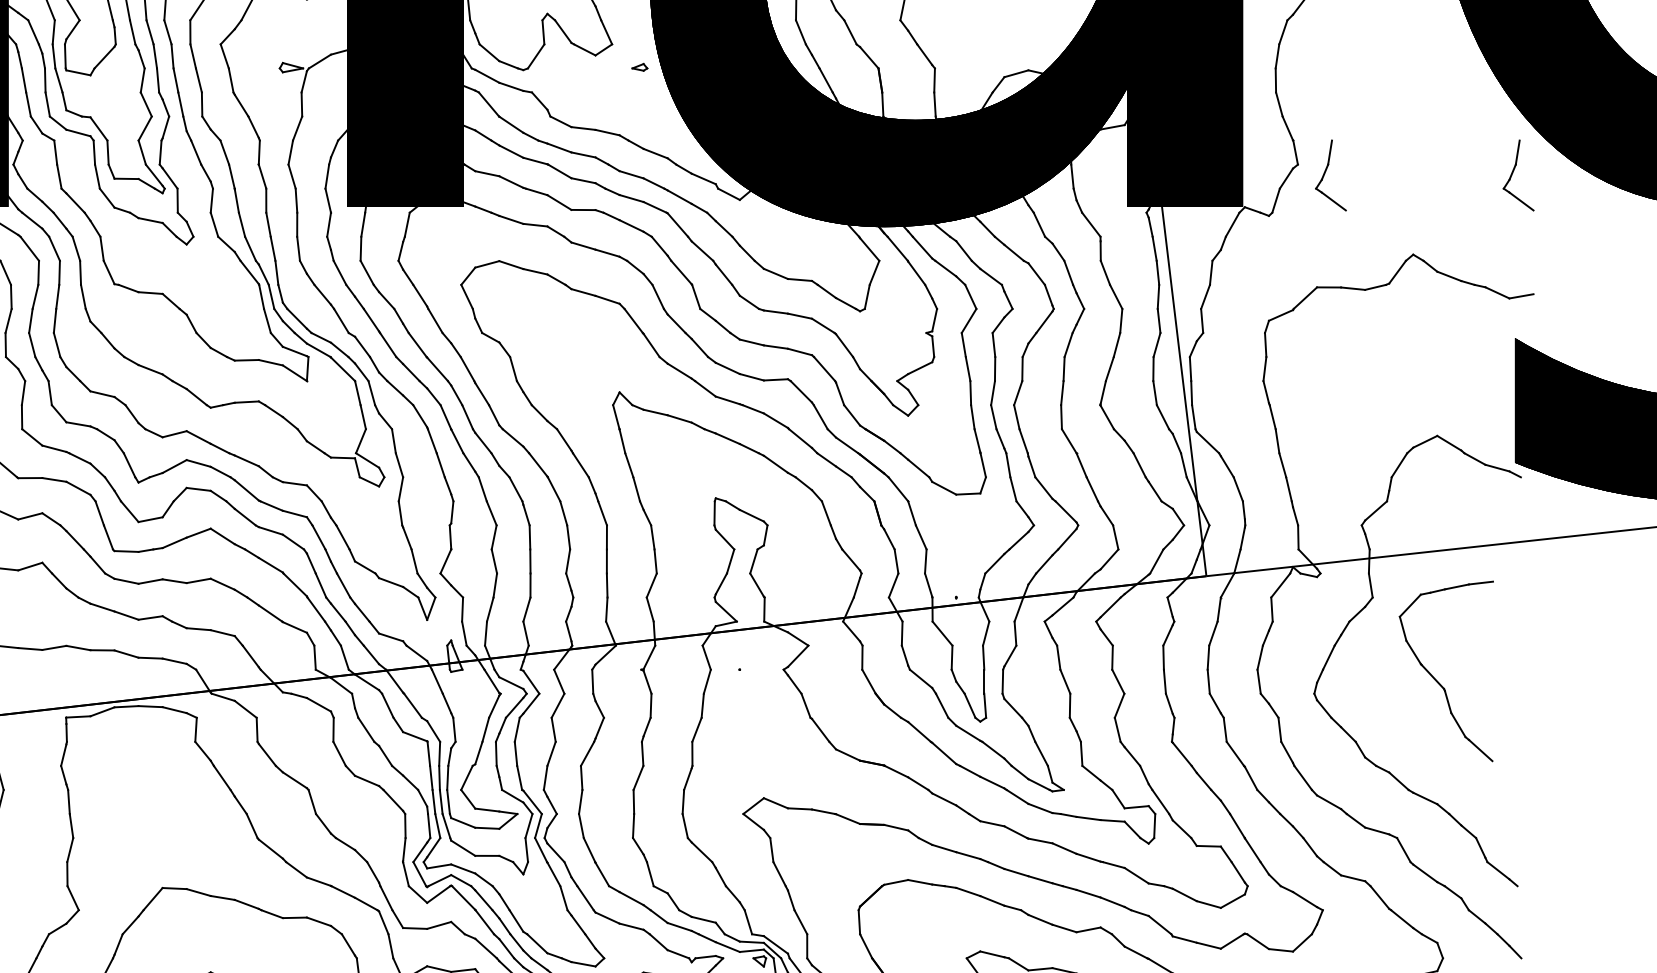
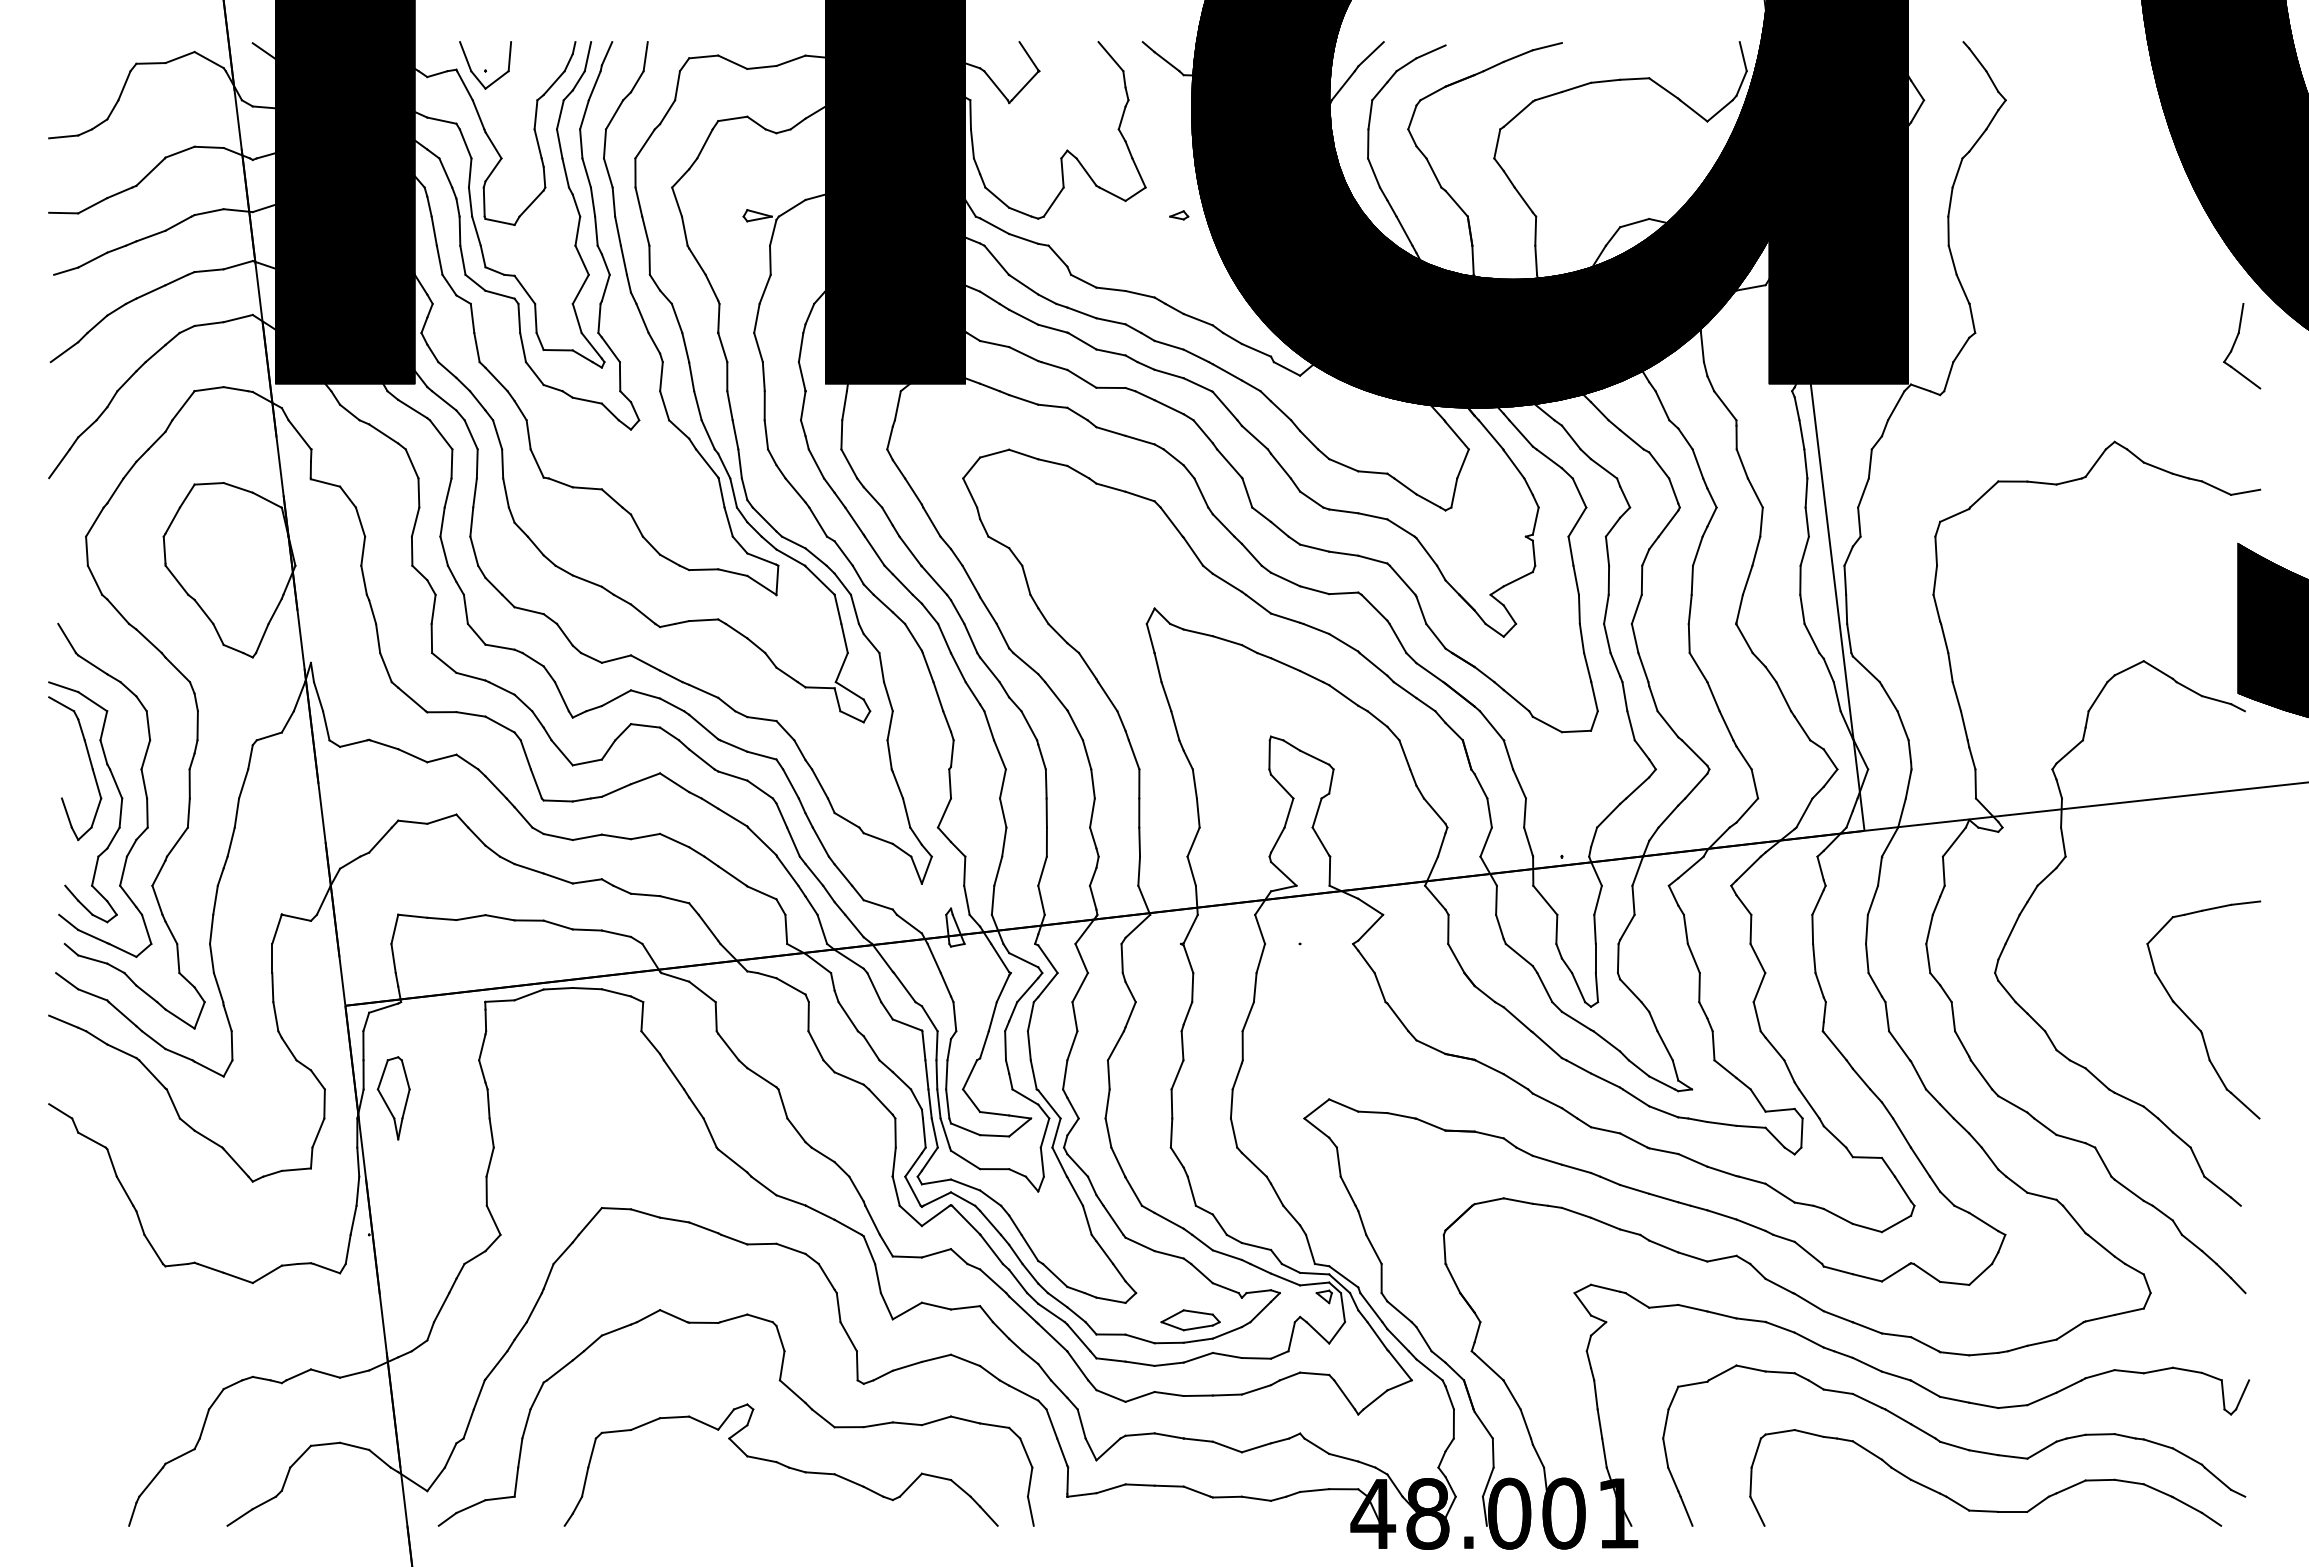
part: (1325, 173) -> (2008, 343), removed
part: (1437, 680) -> (2192, 1020), moved

